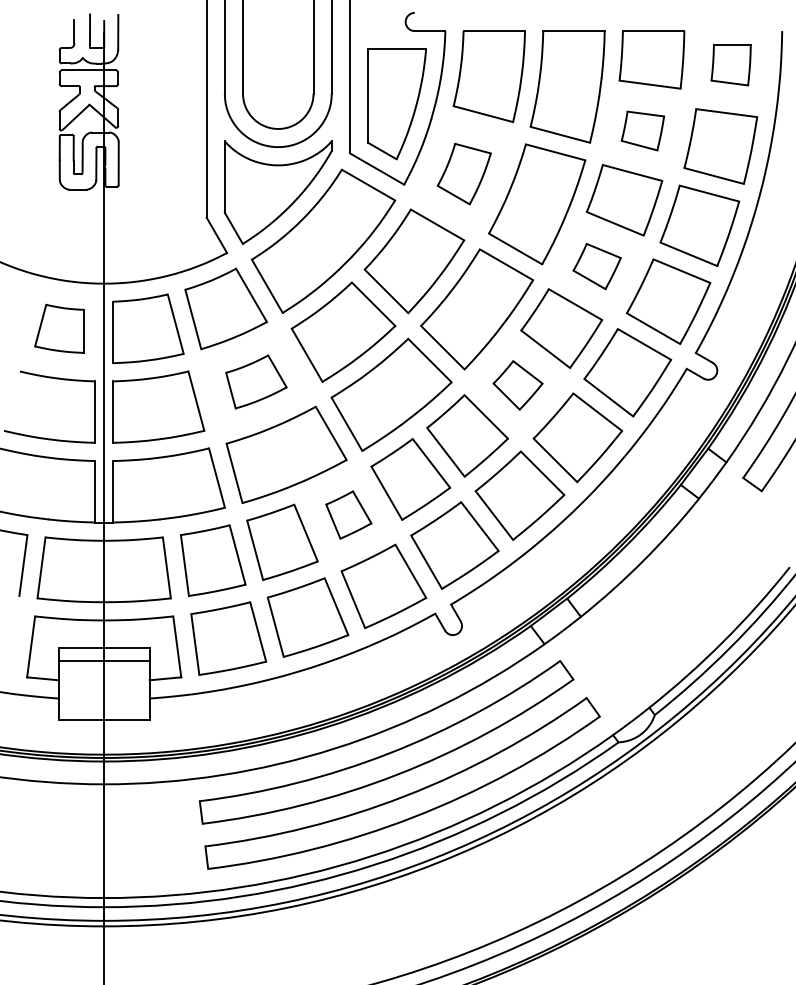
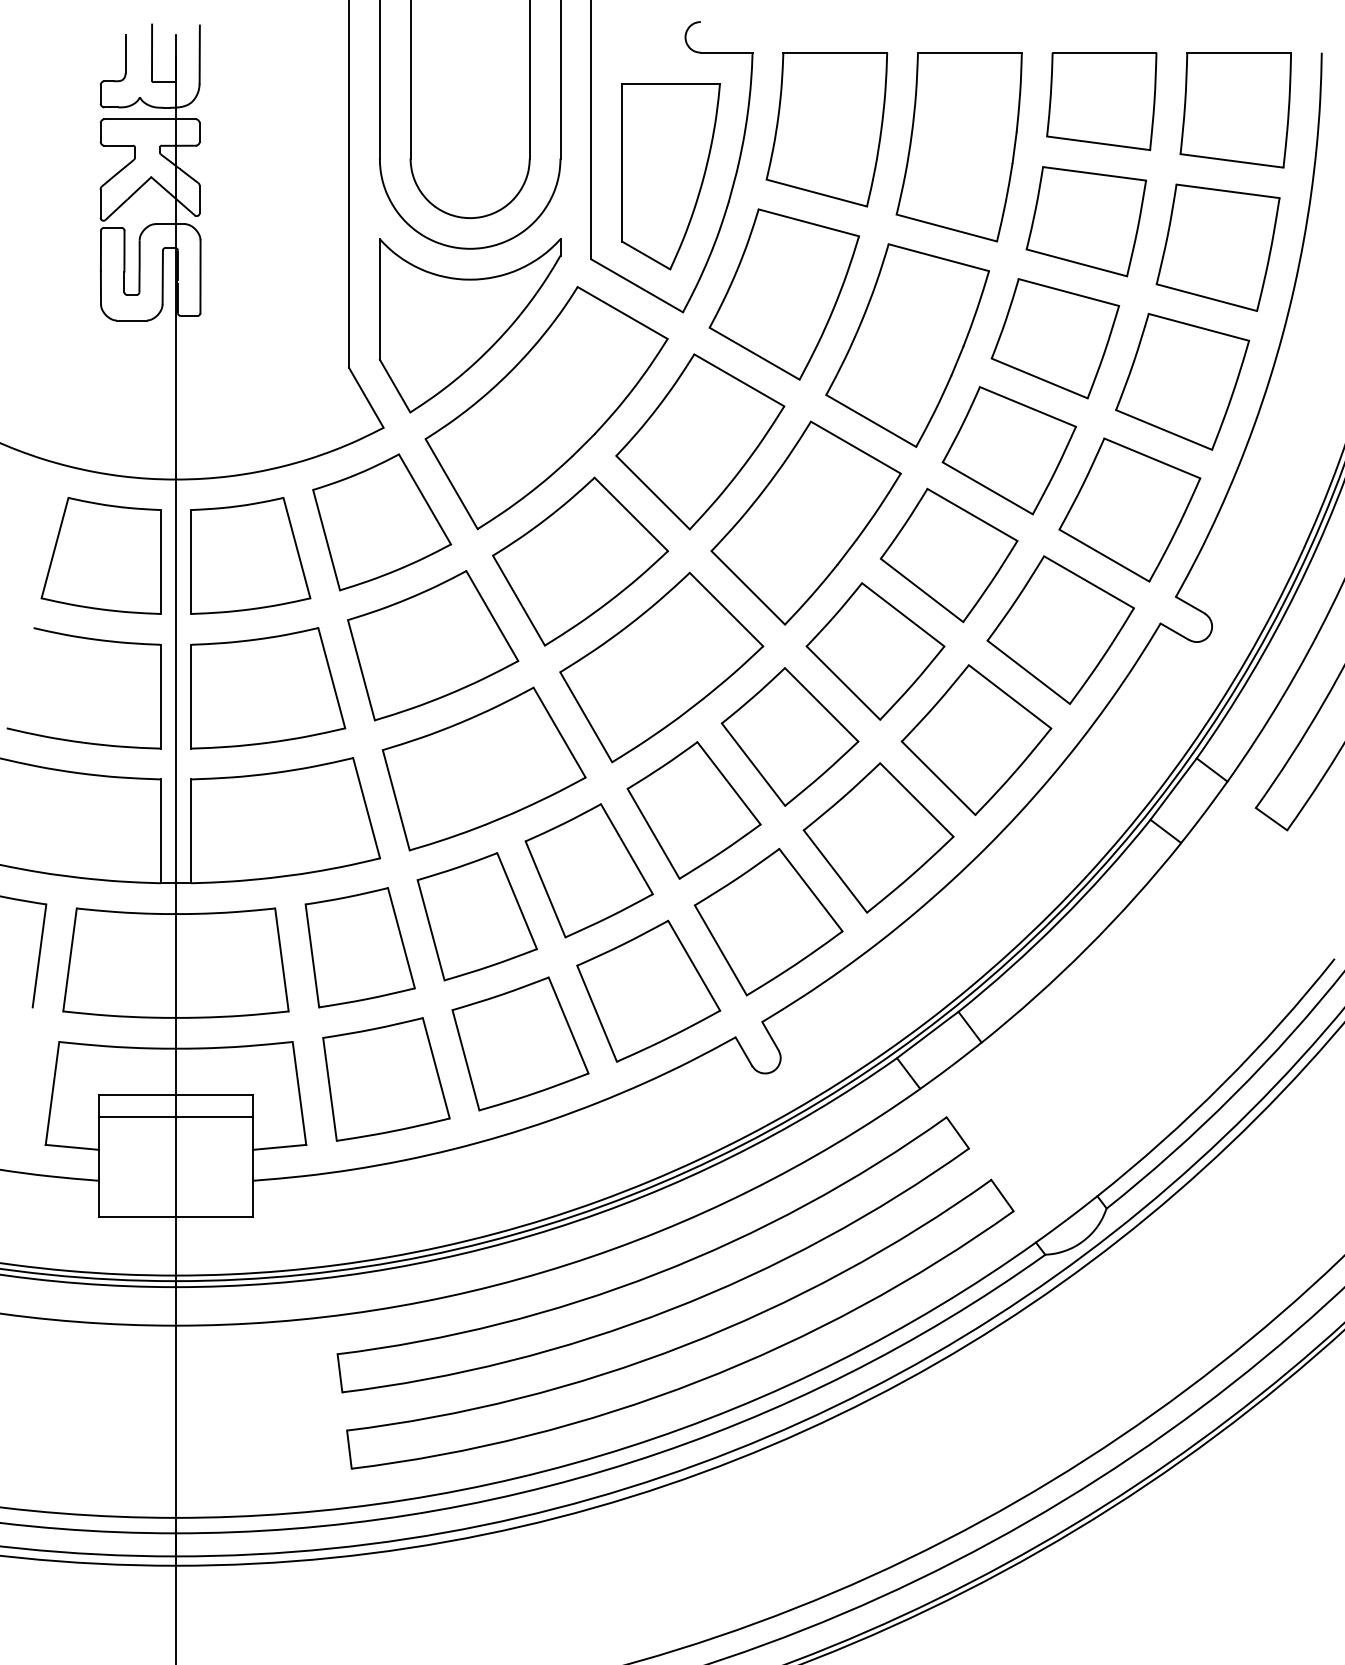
part: (730, 64) -> (1234, 109), size x1.67
part: (642, 130) -> (1085, 220), size x1.67
part: (464, 173) -> (784, 293), size x1.67
part: (596, 266) -> (1007, 450), size x1.67
part: (59, 328) -> (100, 555), size x1.43
part: (256, 381) -> (433, 644), size x1.67
part: (517, 385) -> (874, 651), size x1.67
part: (348, 514) -> (588, 869), size x1.67

